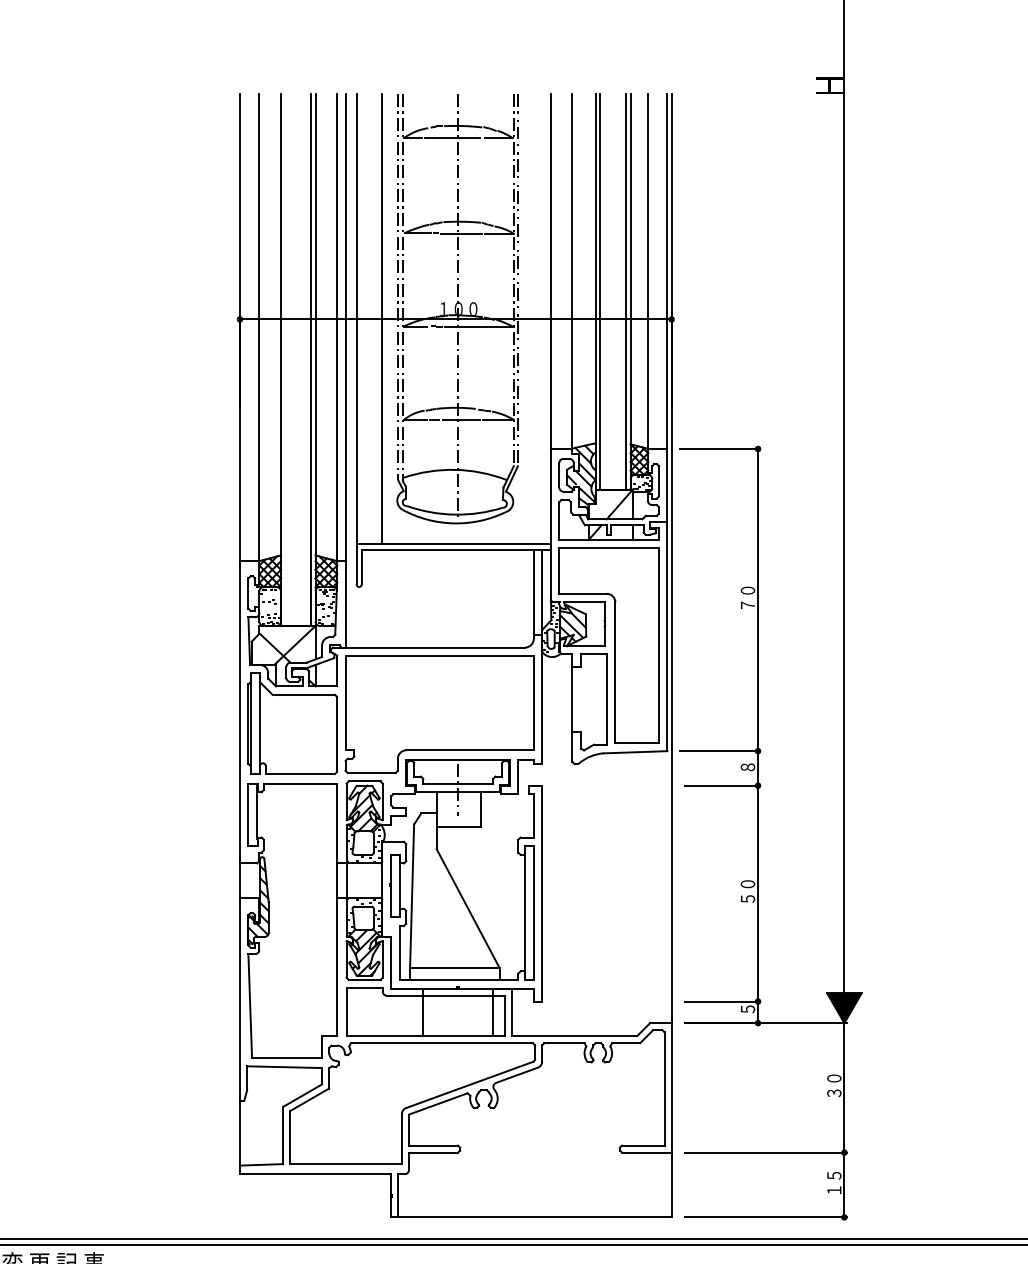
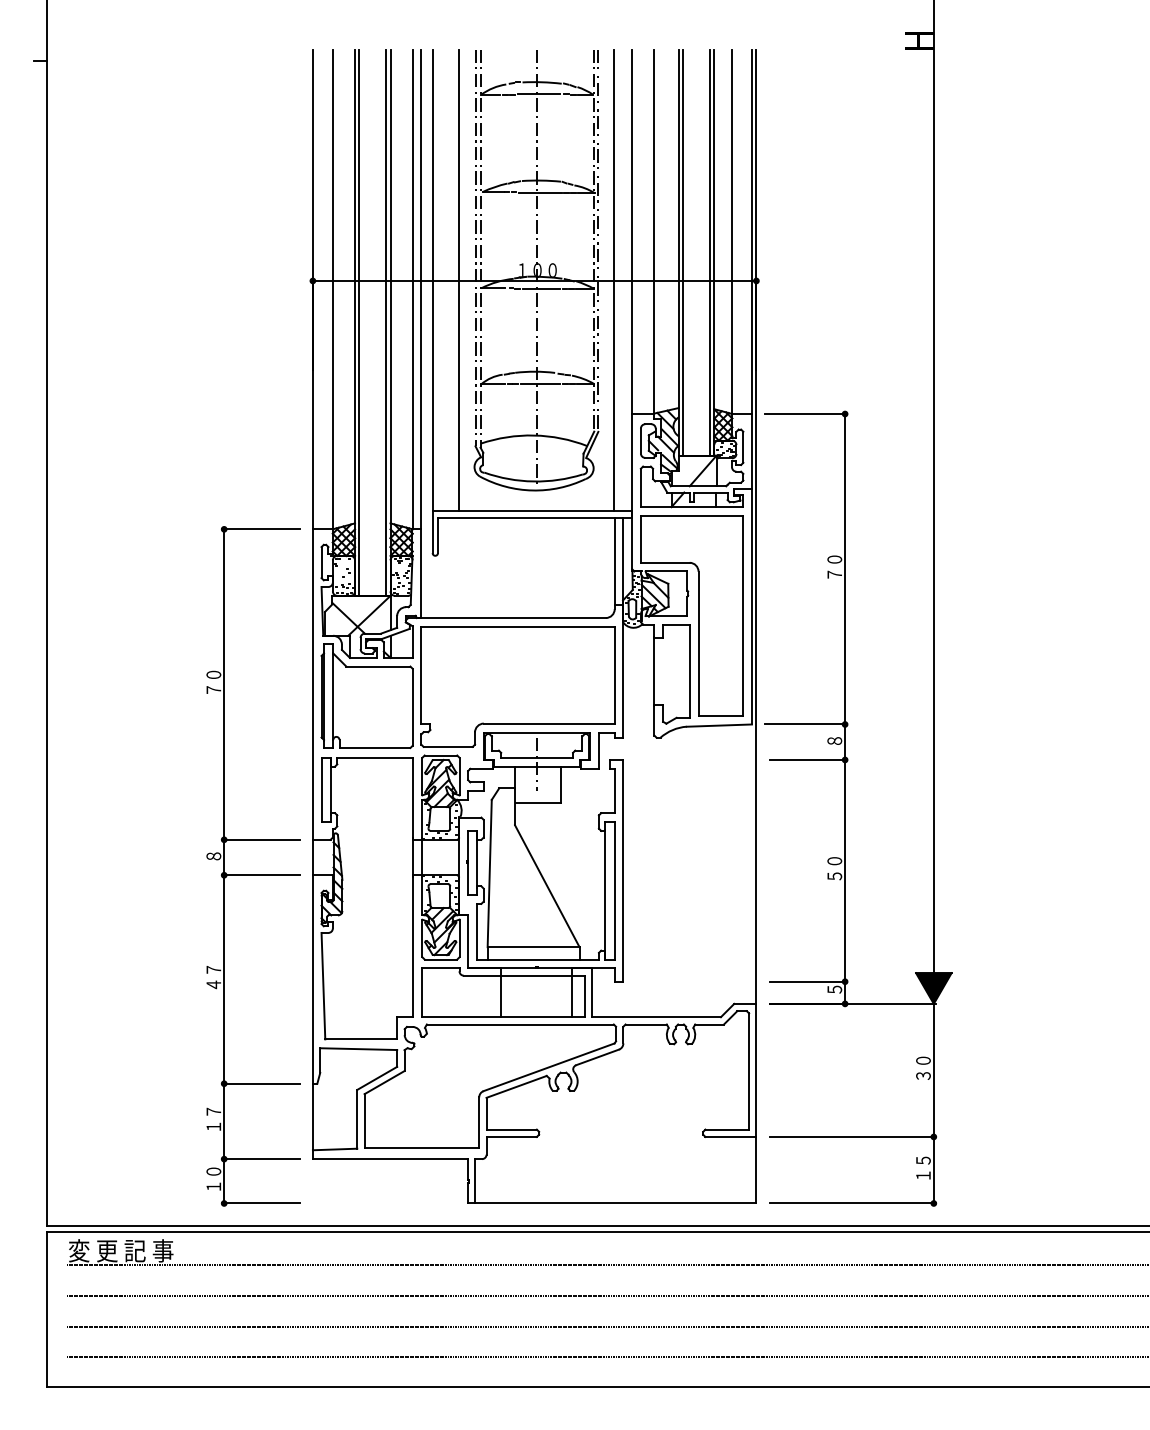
line: (532, 318) -> (613, 280), added
line: (285, 359) -> (359, 322), added
part: (182, 897) -> (253, 874), added

